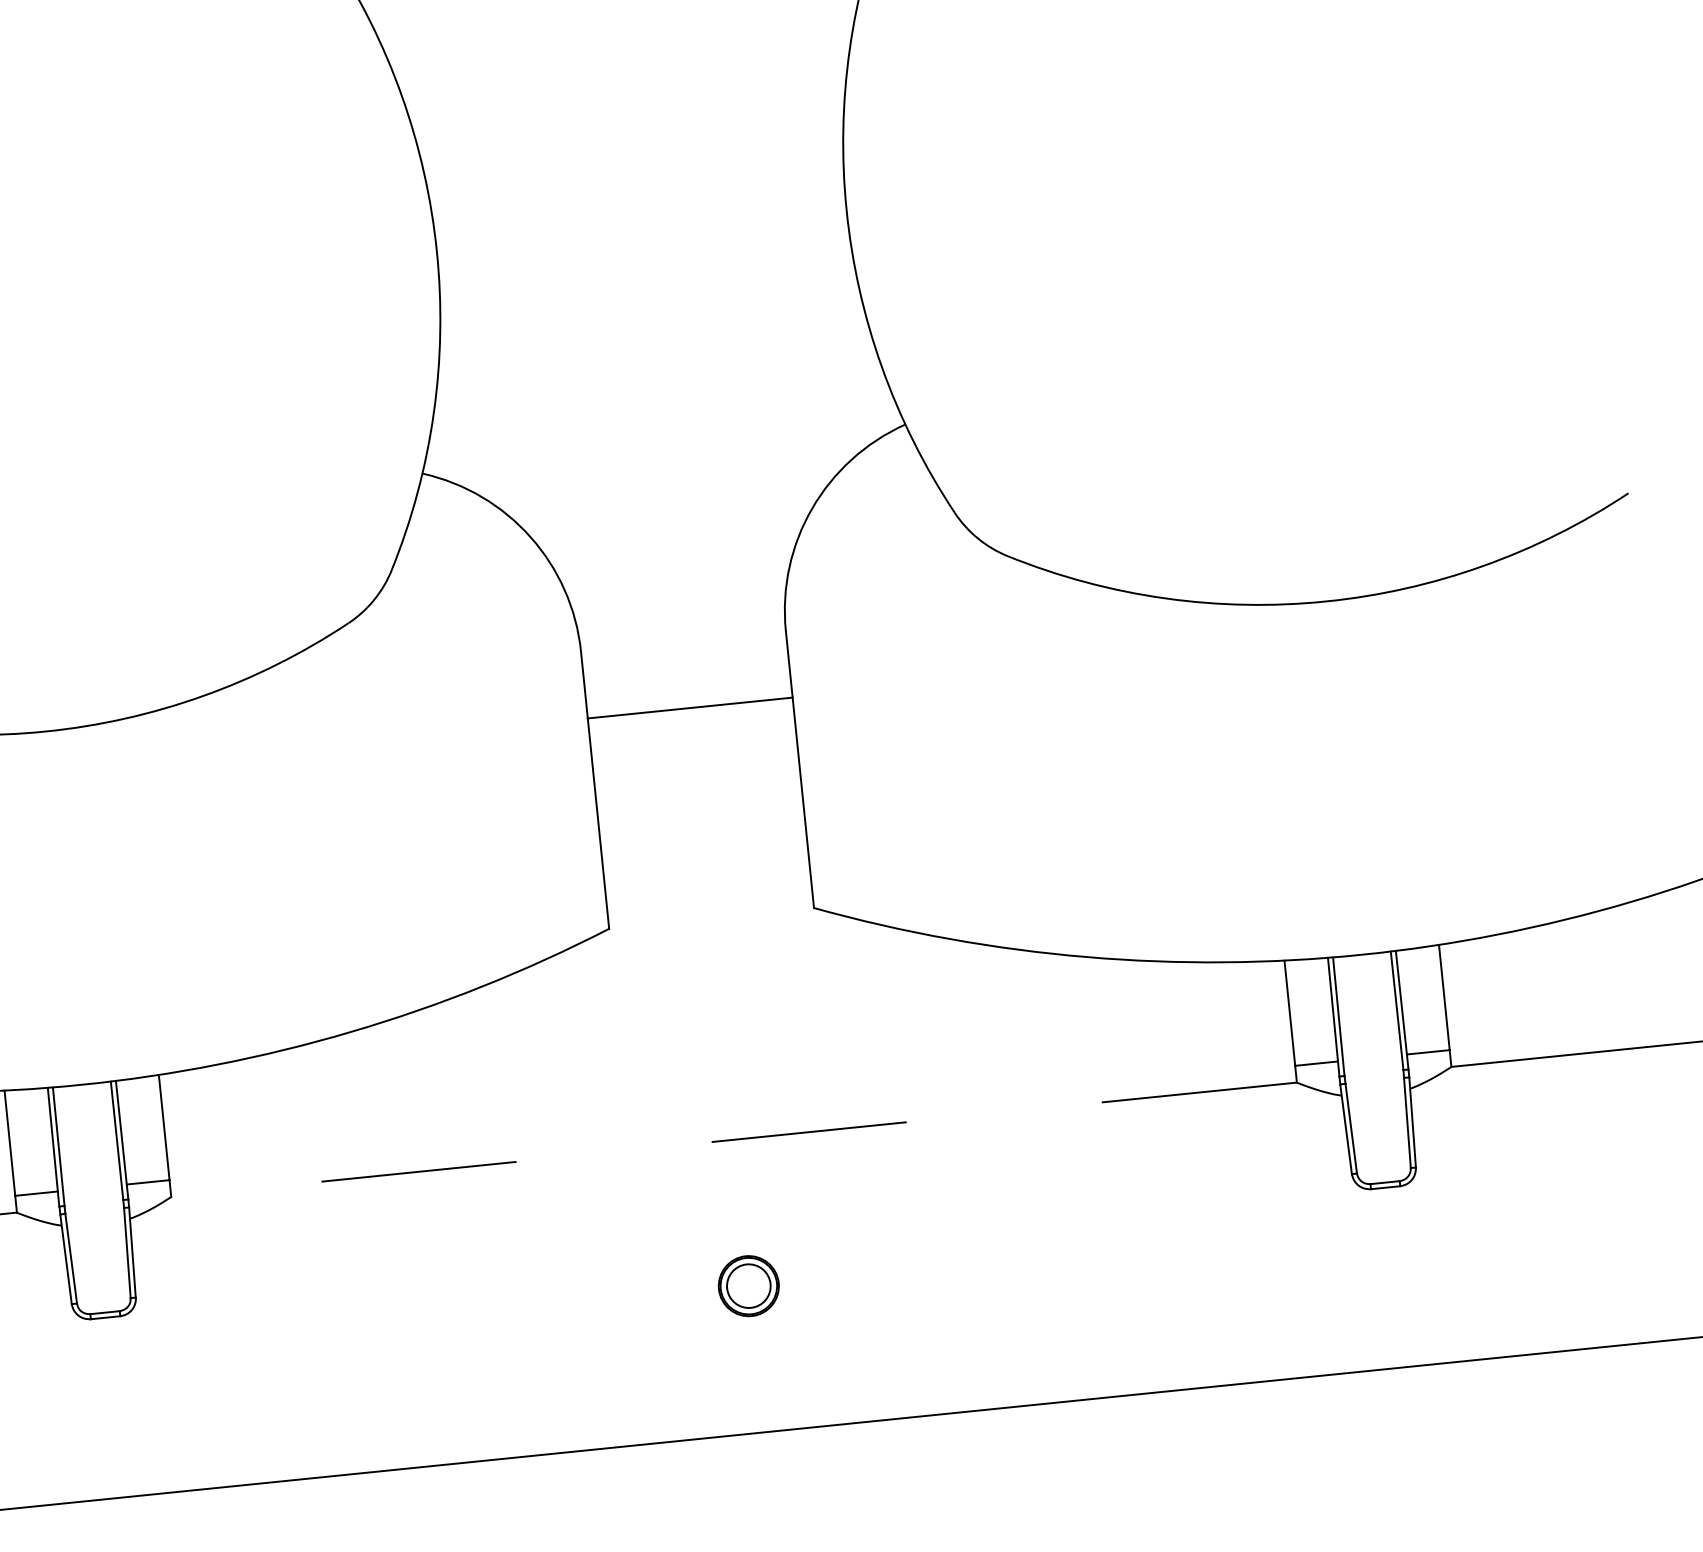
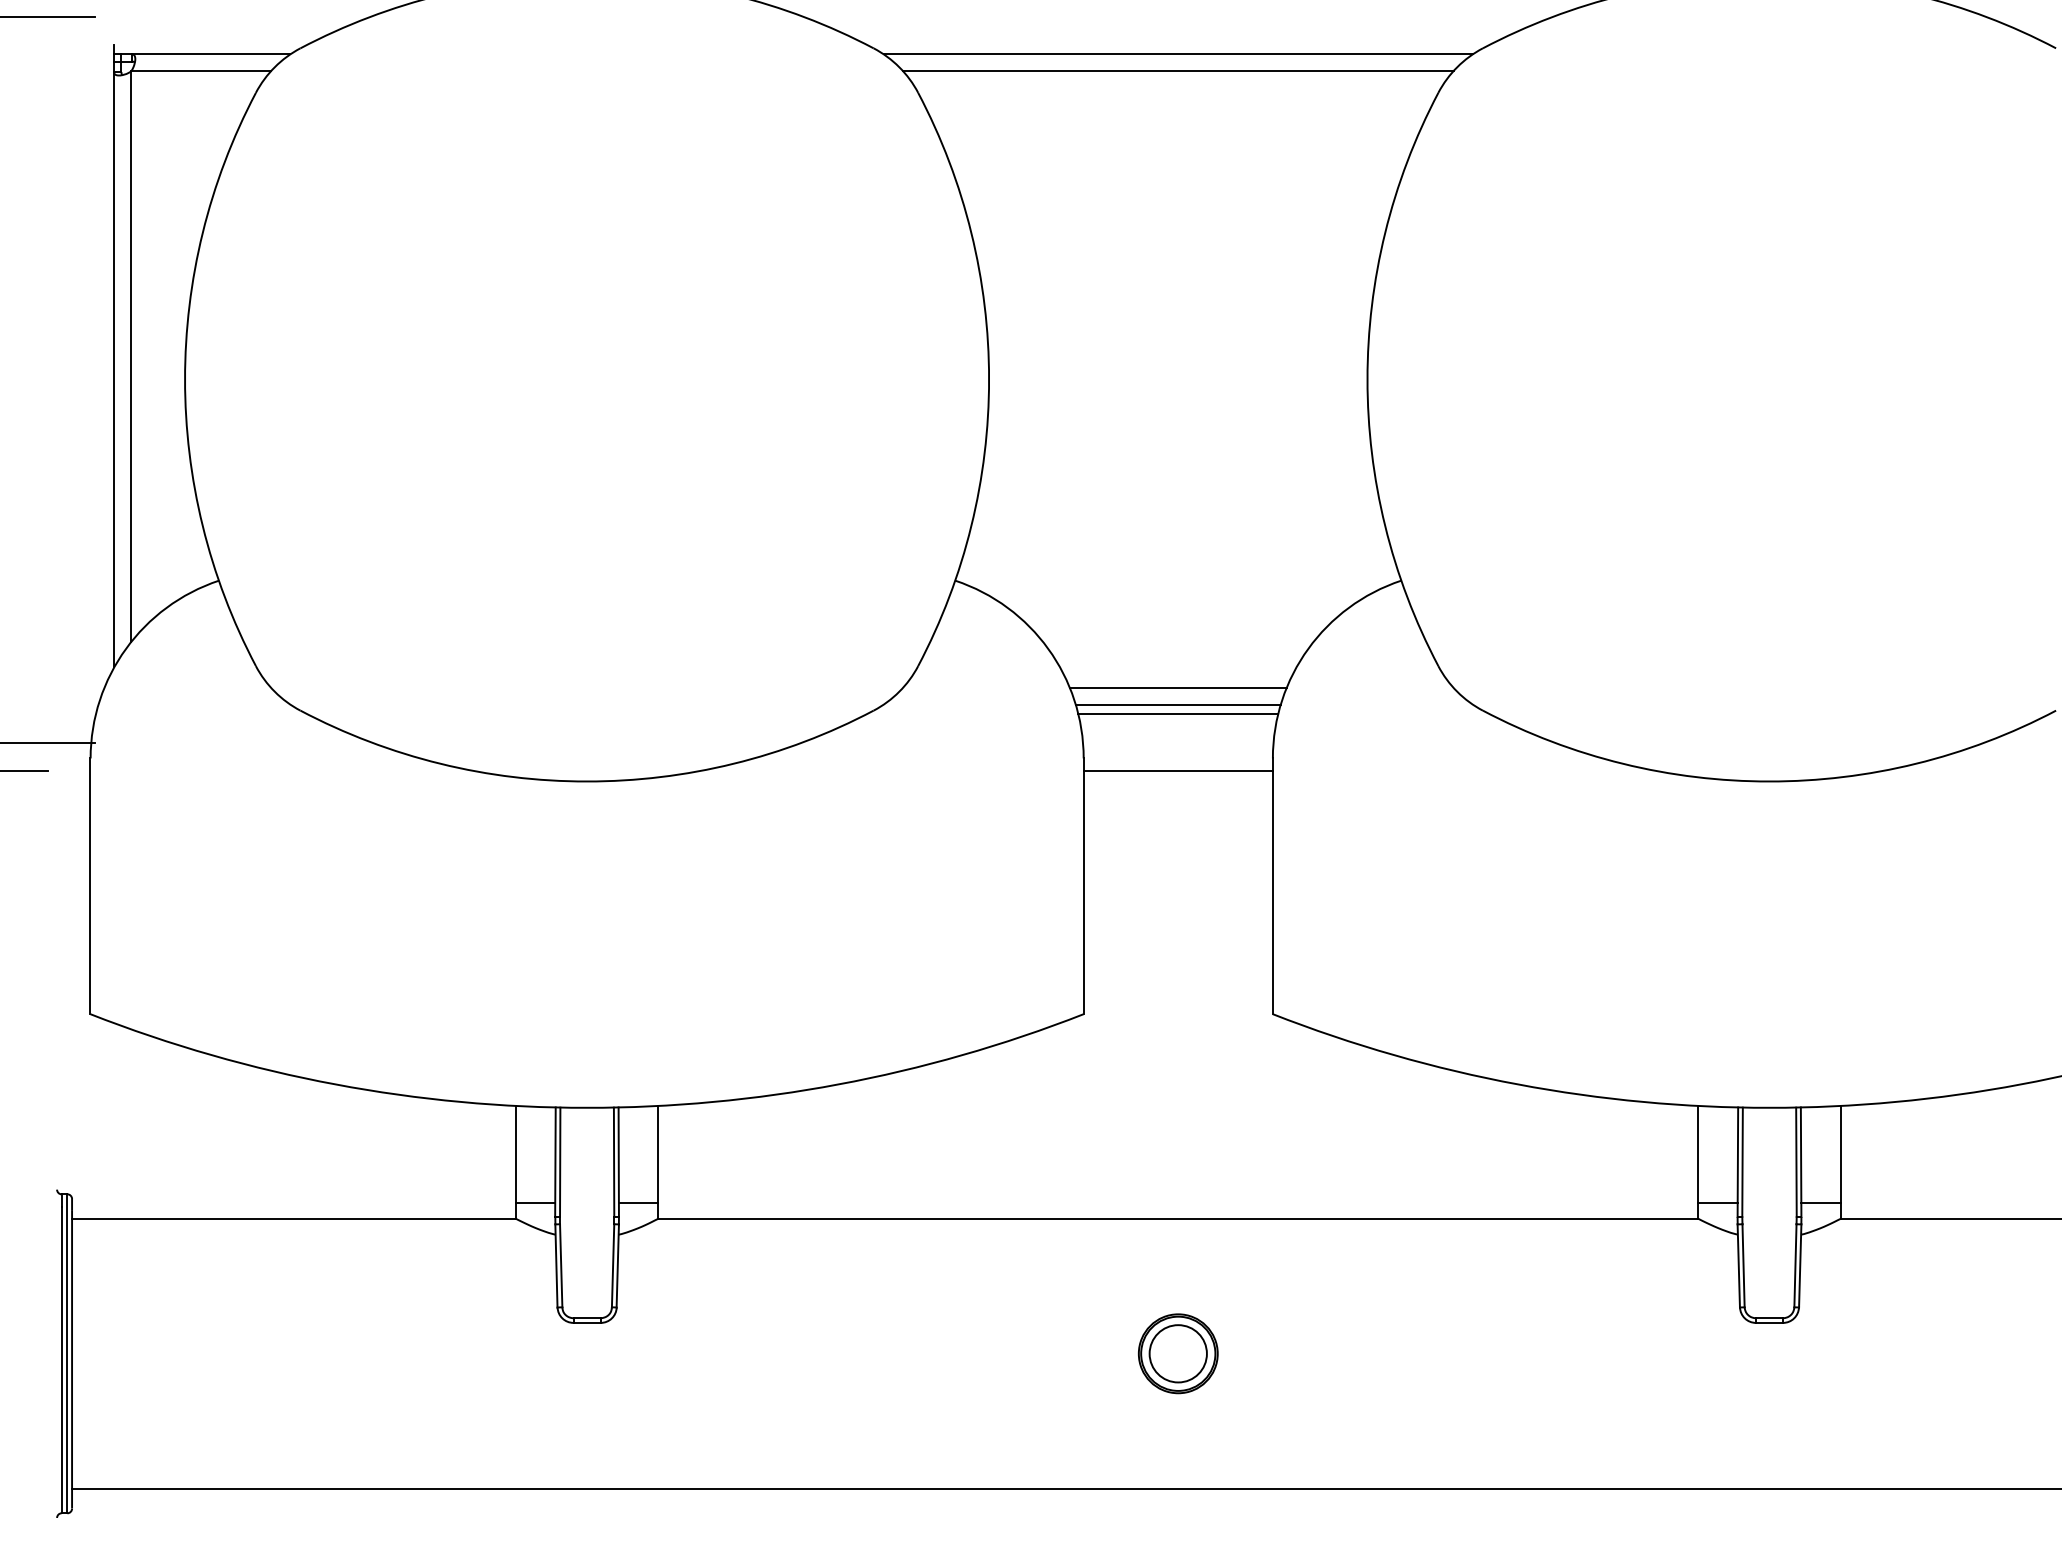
line: (674, 564) -> (1177, 687), added
line: (676, 583) -> (1177, 704), added
line: (678, 593) -> (1178, 714), added
line: (689, 707) -> (1177, 770), moved
line: (734, 1139) -> (1178, 1218), dashed -> solid
part: (748, 1285) -> (1177, 1353), size x1.43

